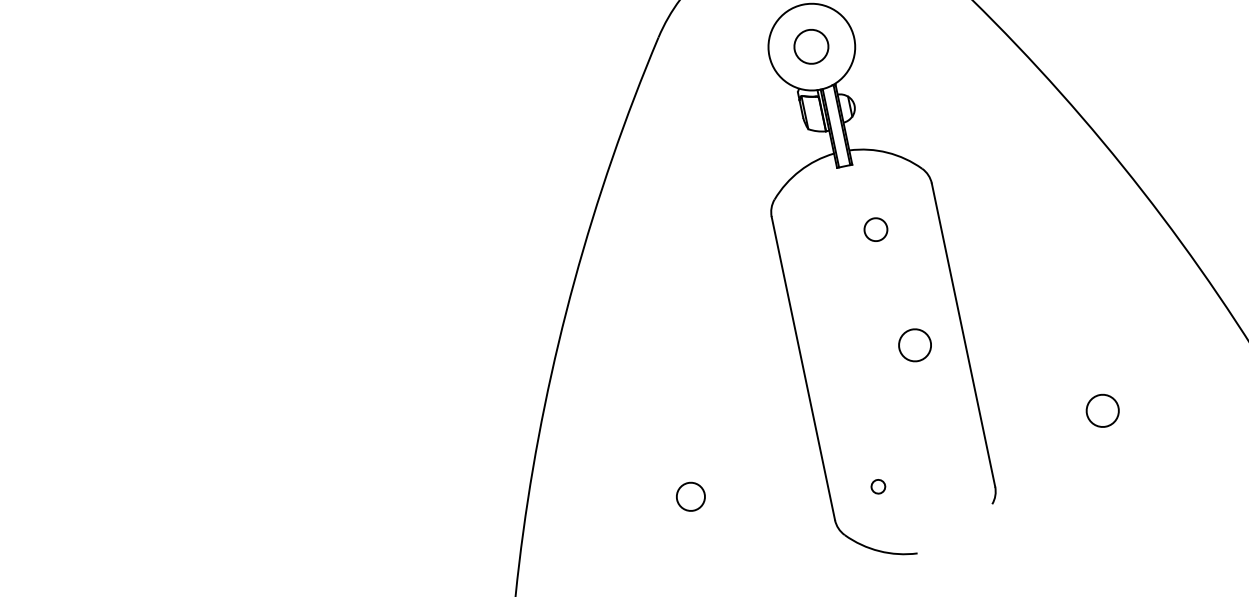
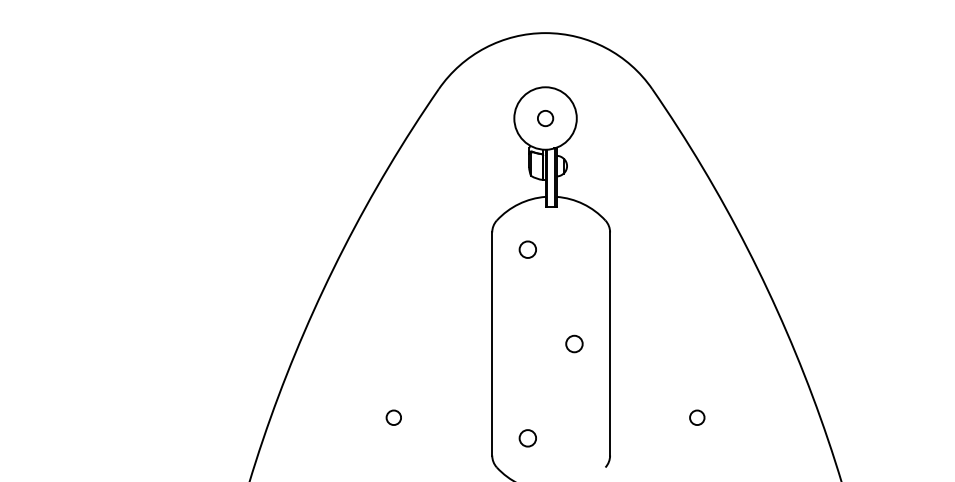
circle: (811, 47) -> (545, 118), size x0.62
circle: (875, 229) -> (527, 249), moved
circle: (914, 344) -> (574, 343), size x0.71
circle: (1103, 410) -> (697, 417), size x0.62
circle: (878, 486) -> (527, 438), size x1.67
circle: (690, 496) -> (393, 417), size x0.71

